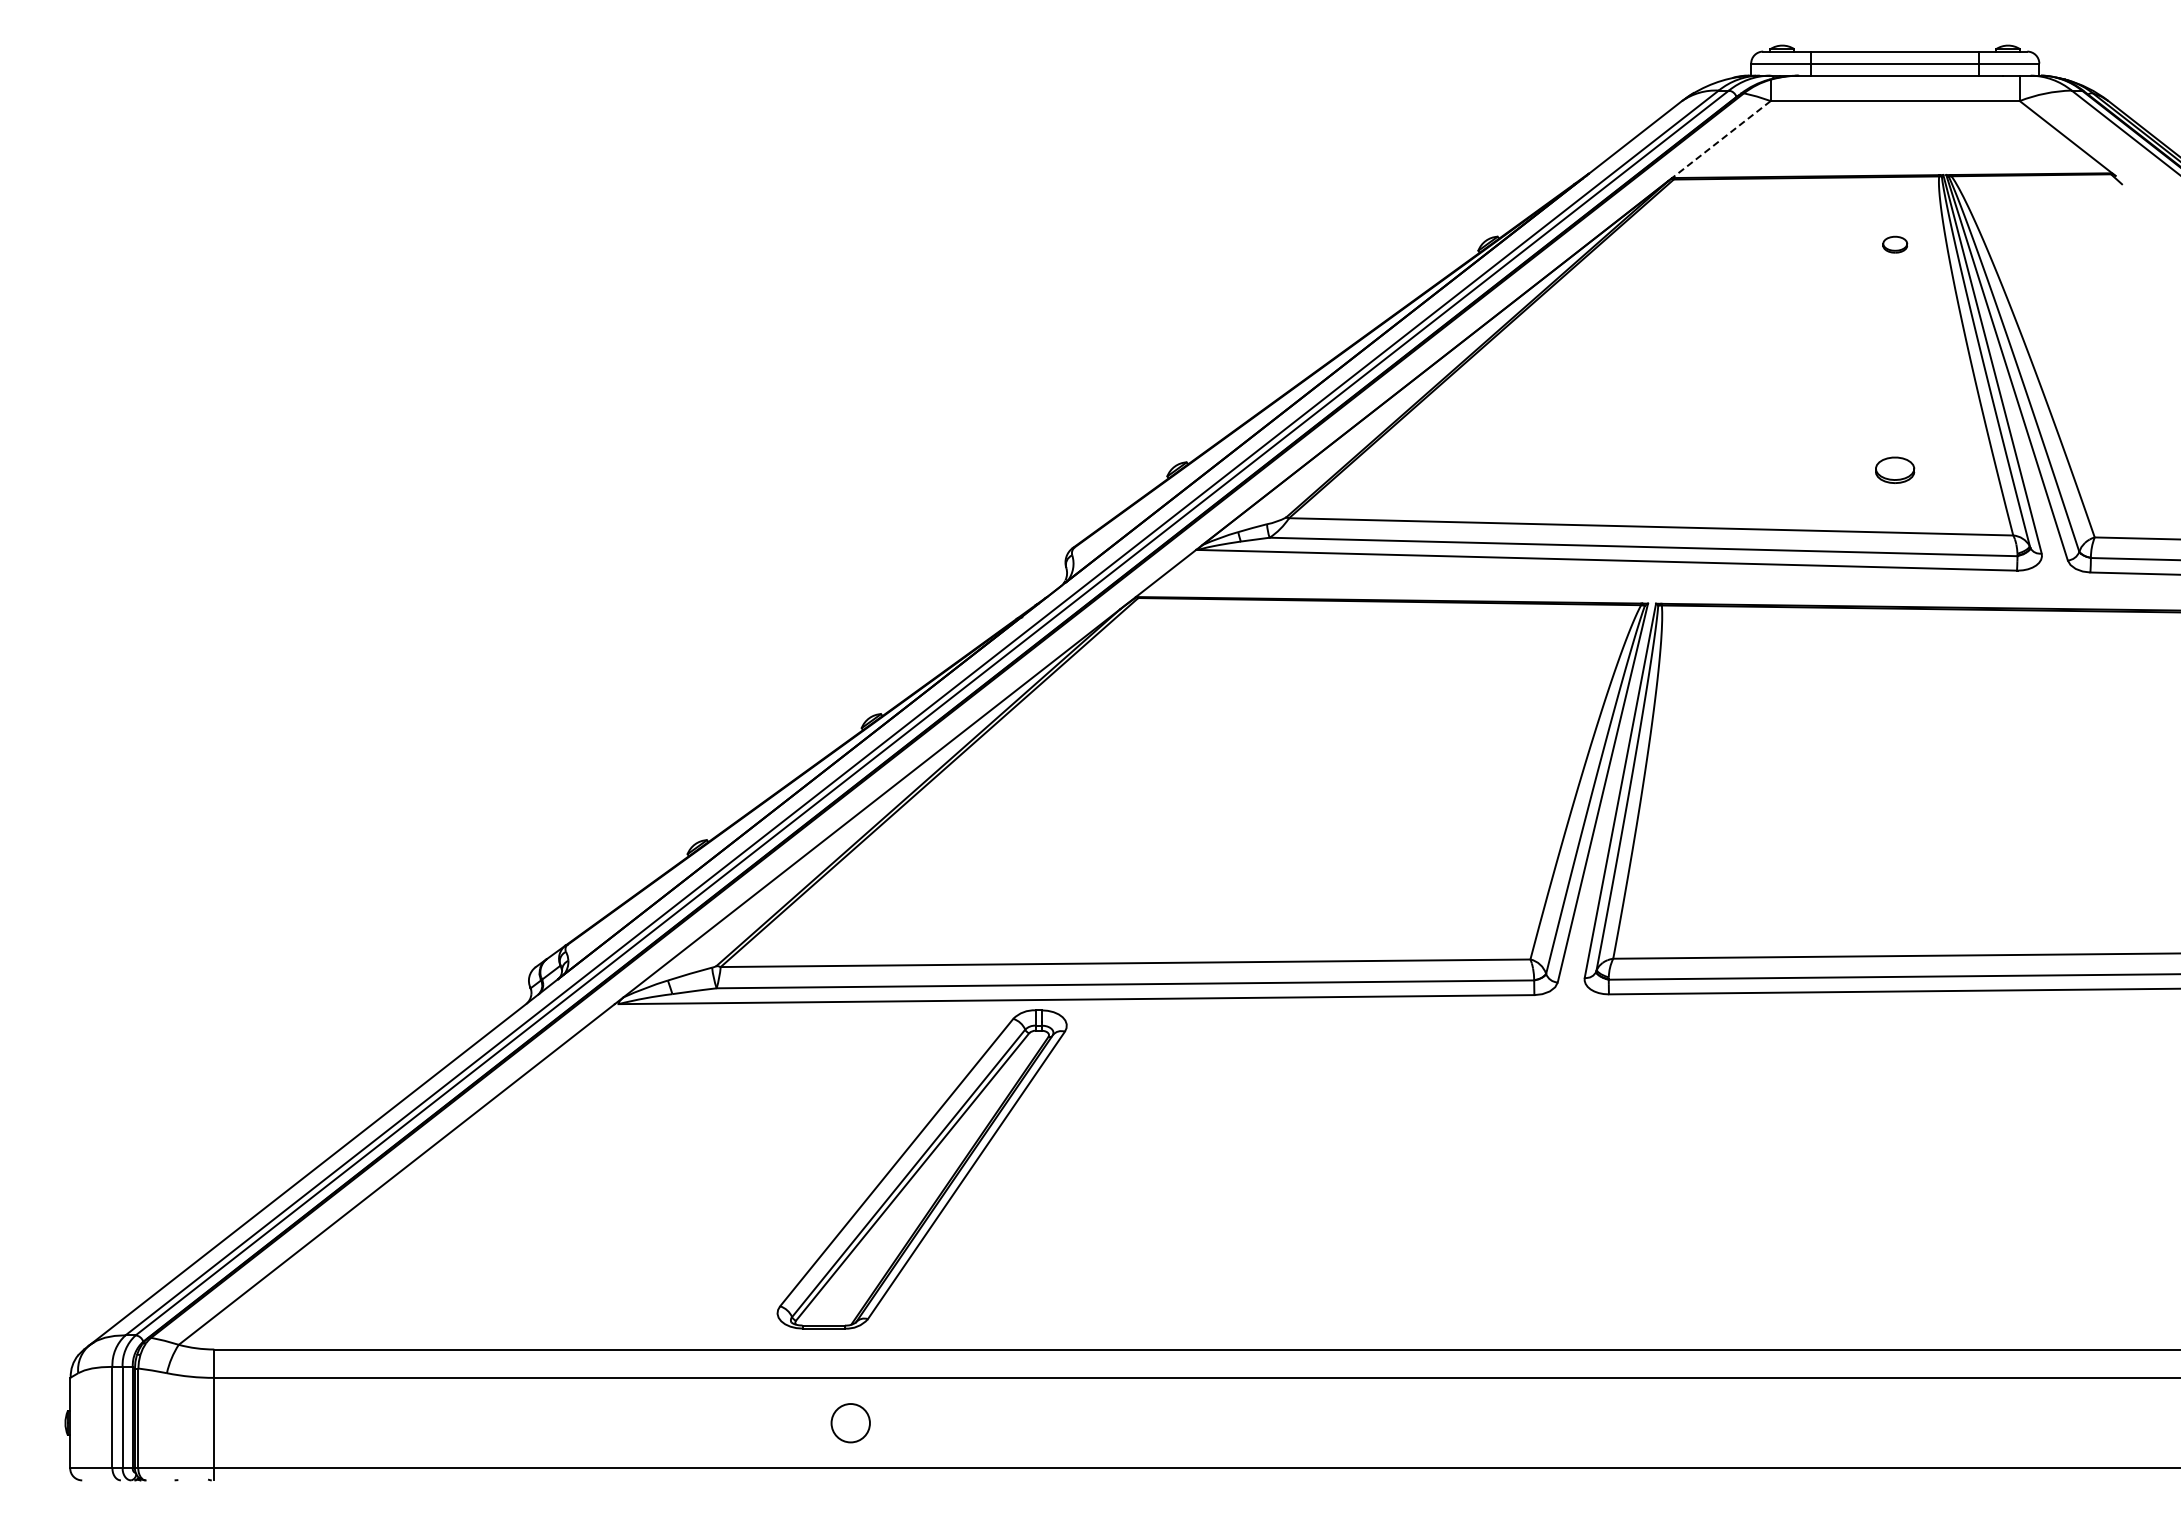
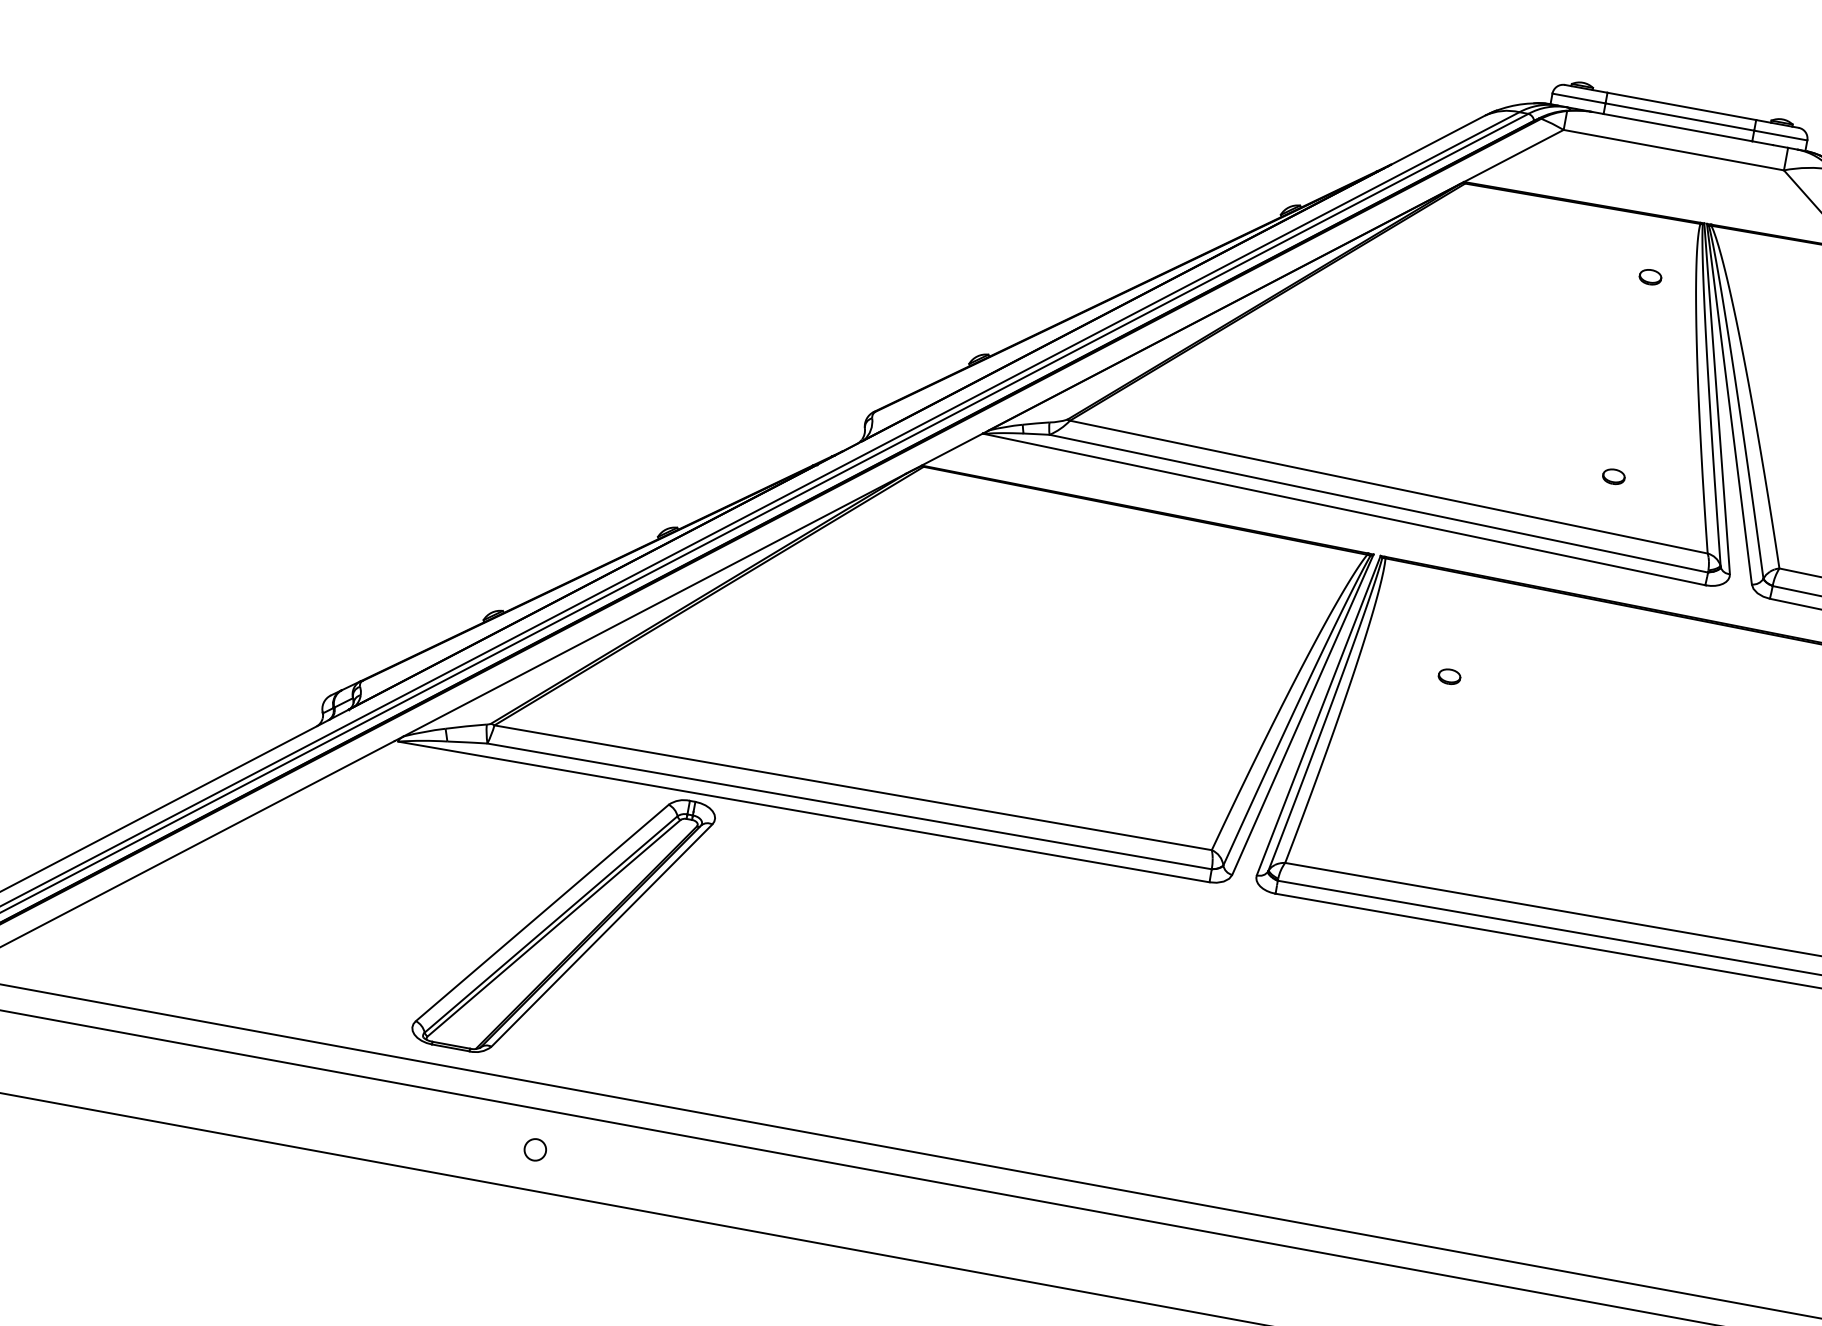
line: (1721, 139) -> (1513, 155), dashed -> solid
part: (1895, 470) -> (1614, 476), size x0.62
part: (1755, 721) -> (1449, 676), added
part: (921, 1169) -> (563, 923), moved
circle: (850, 1422) -> (535, 1149), size x0.62

